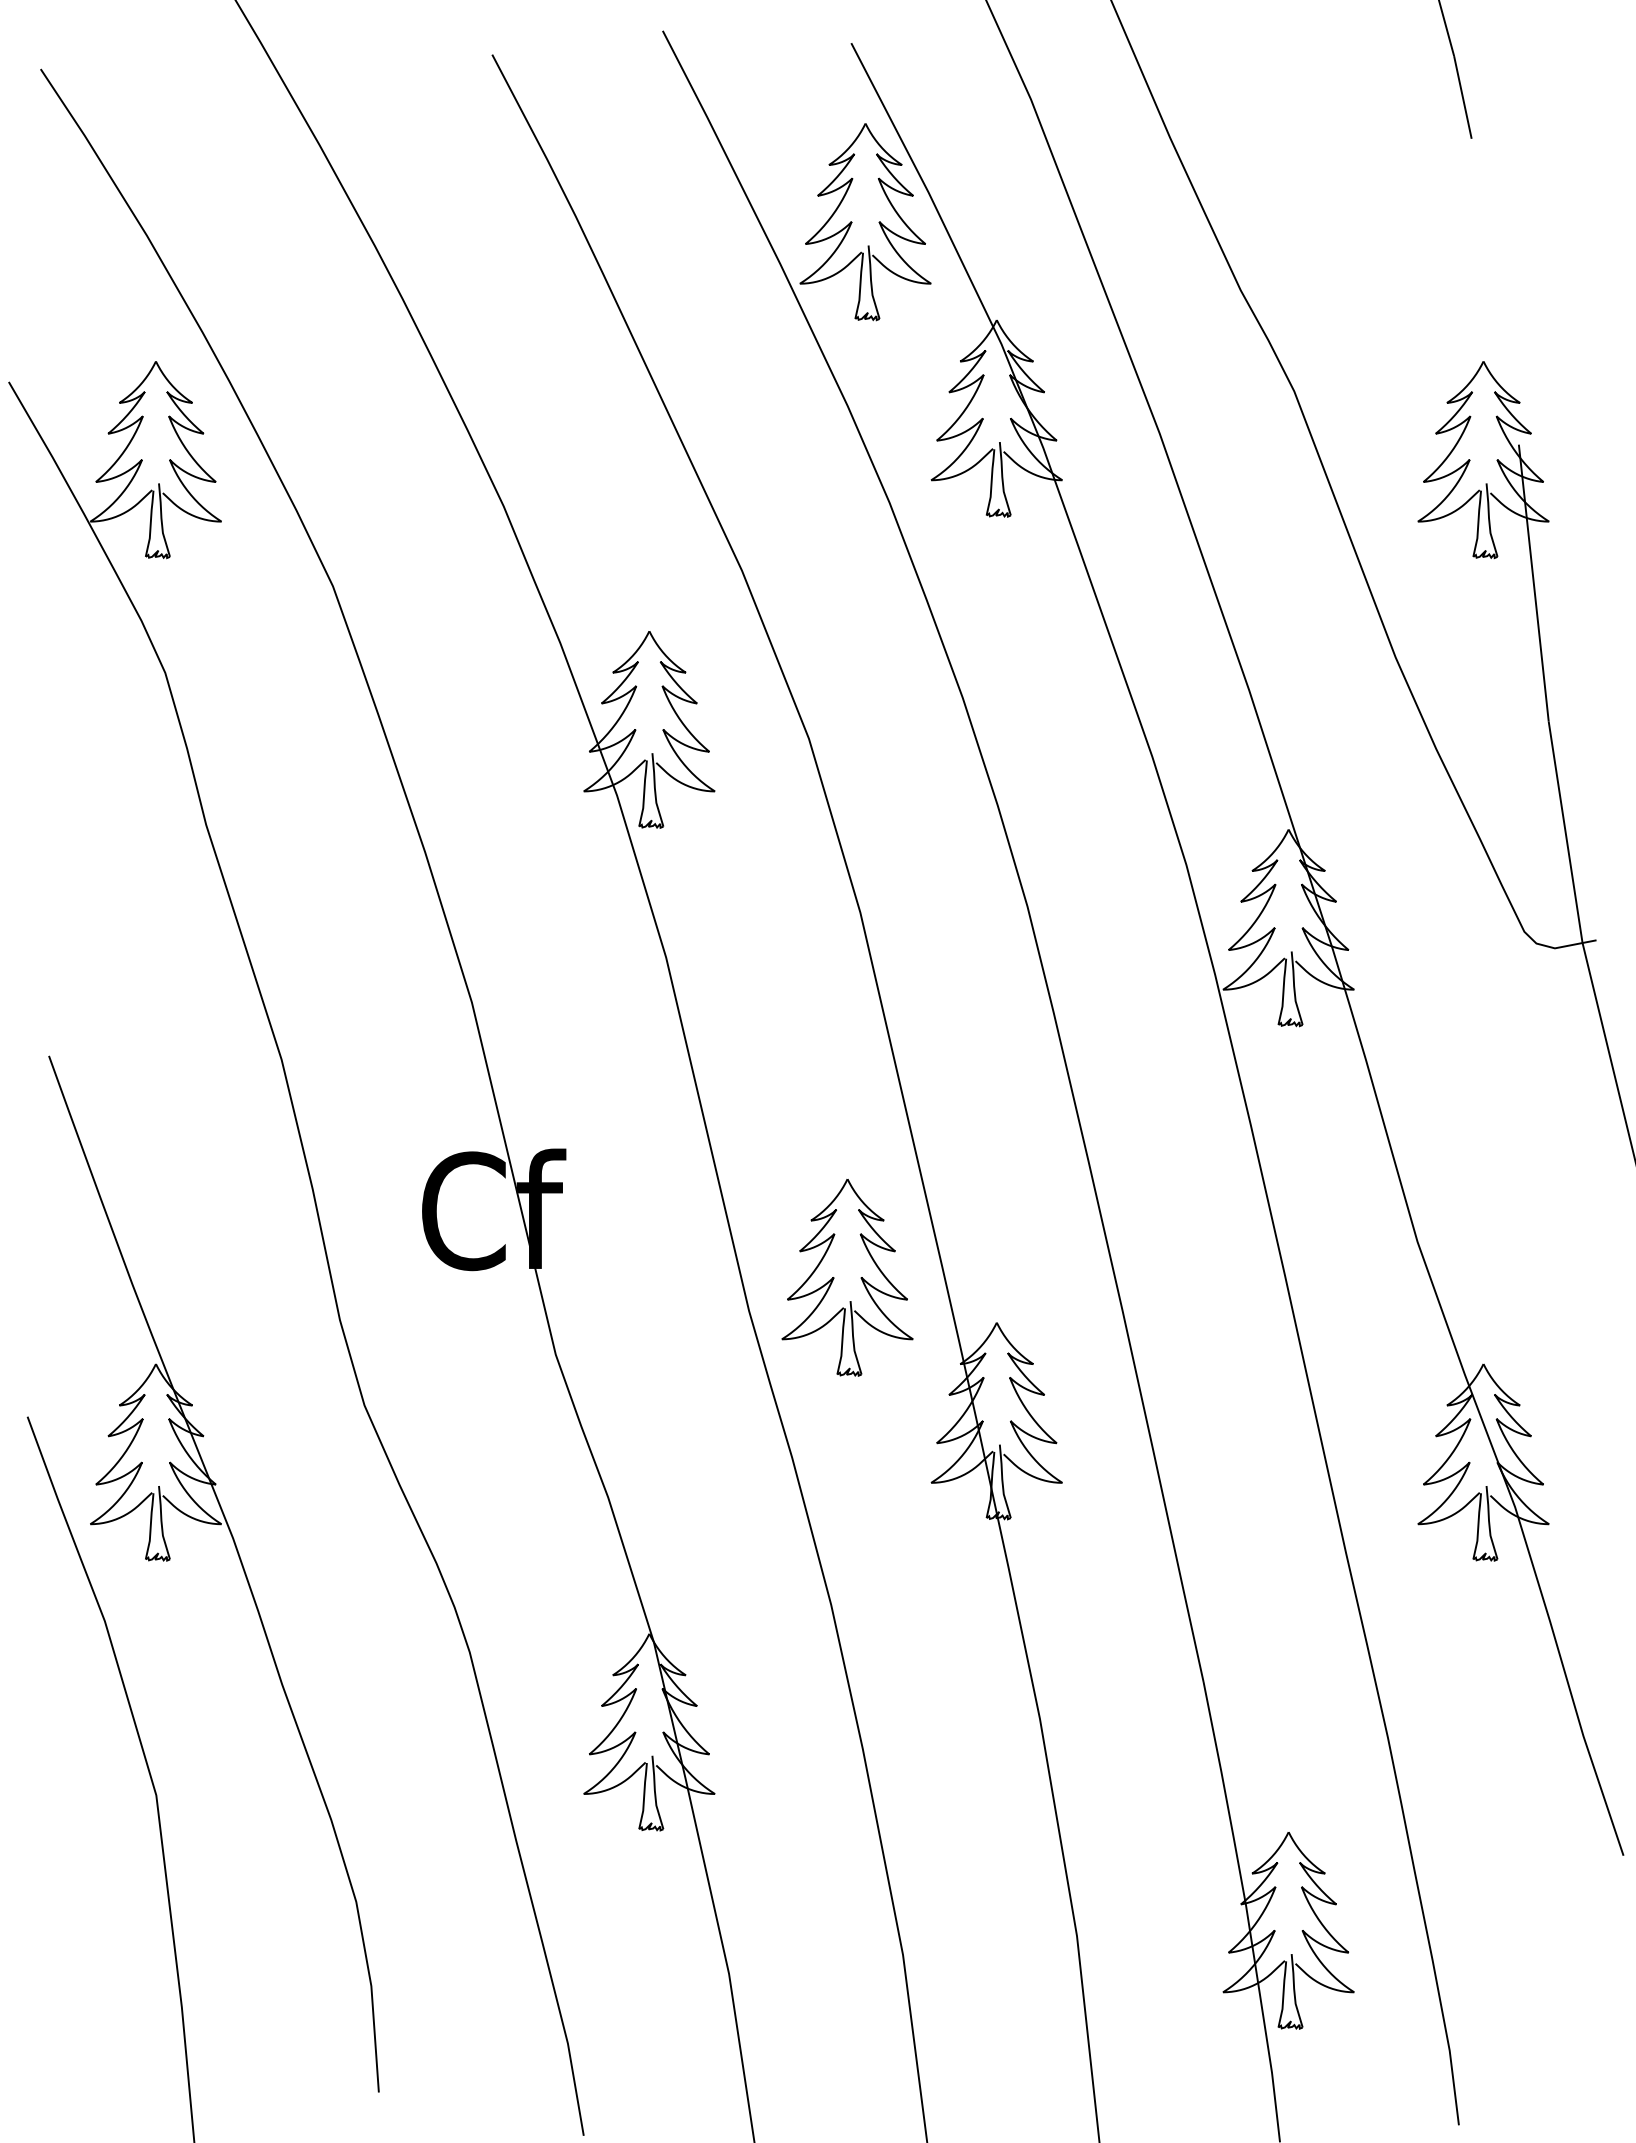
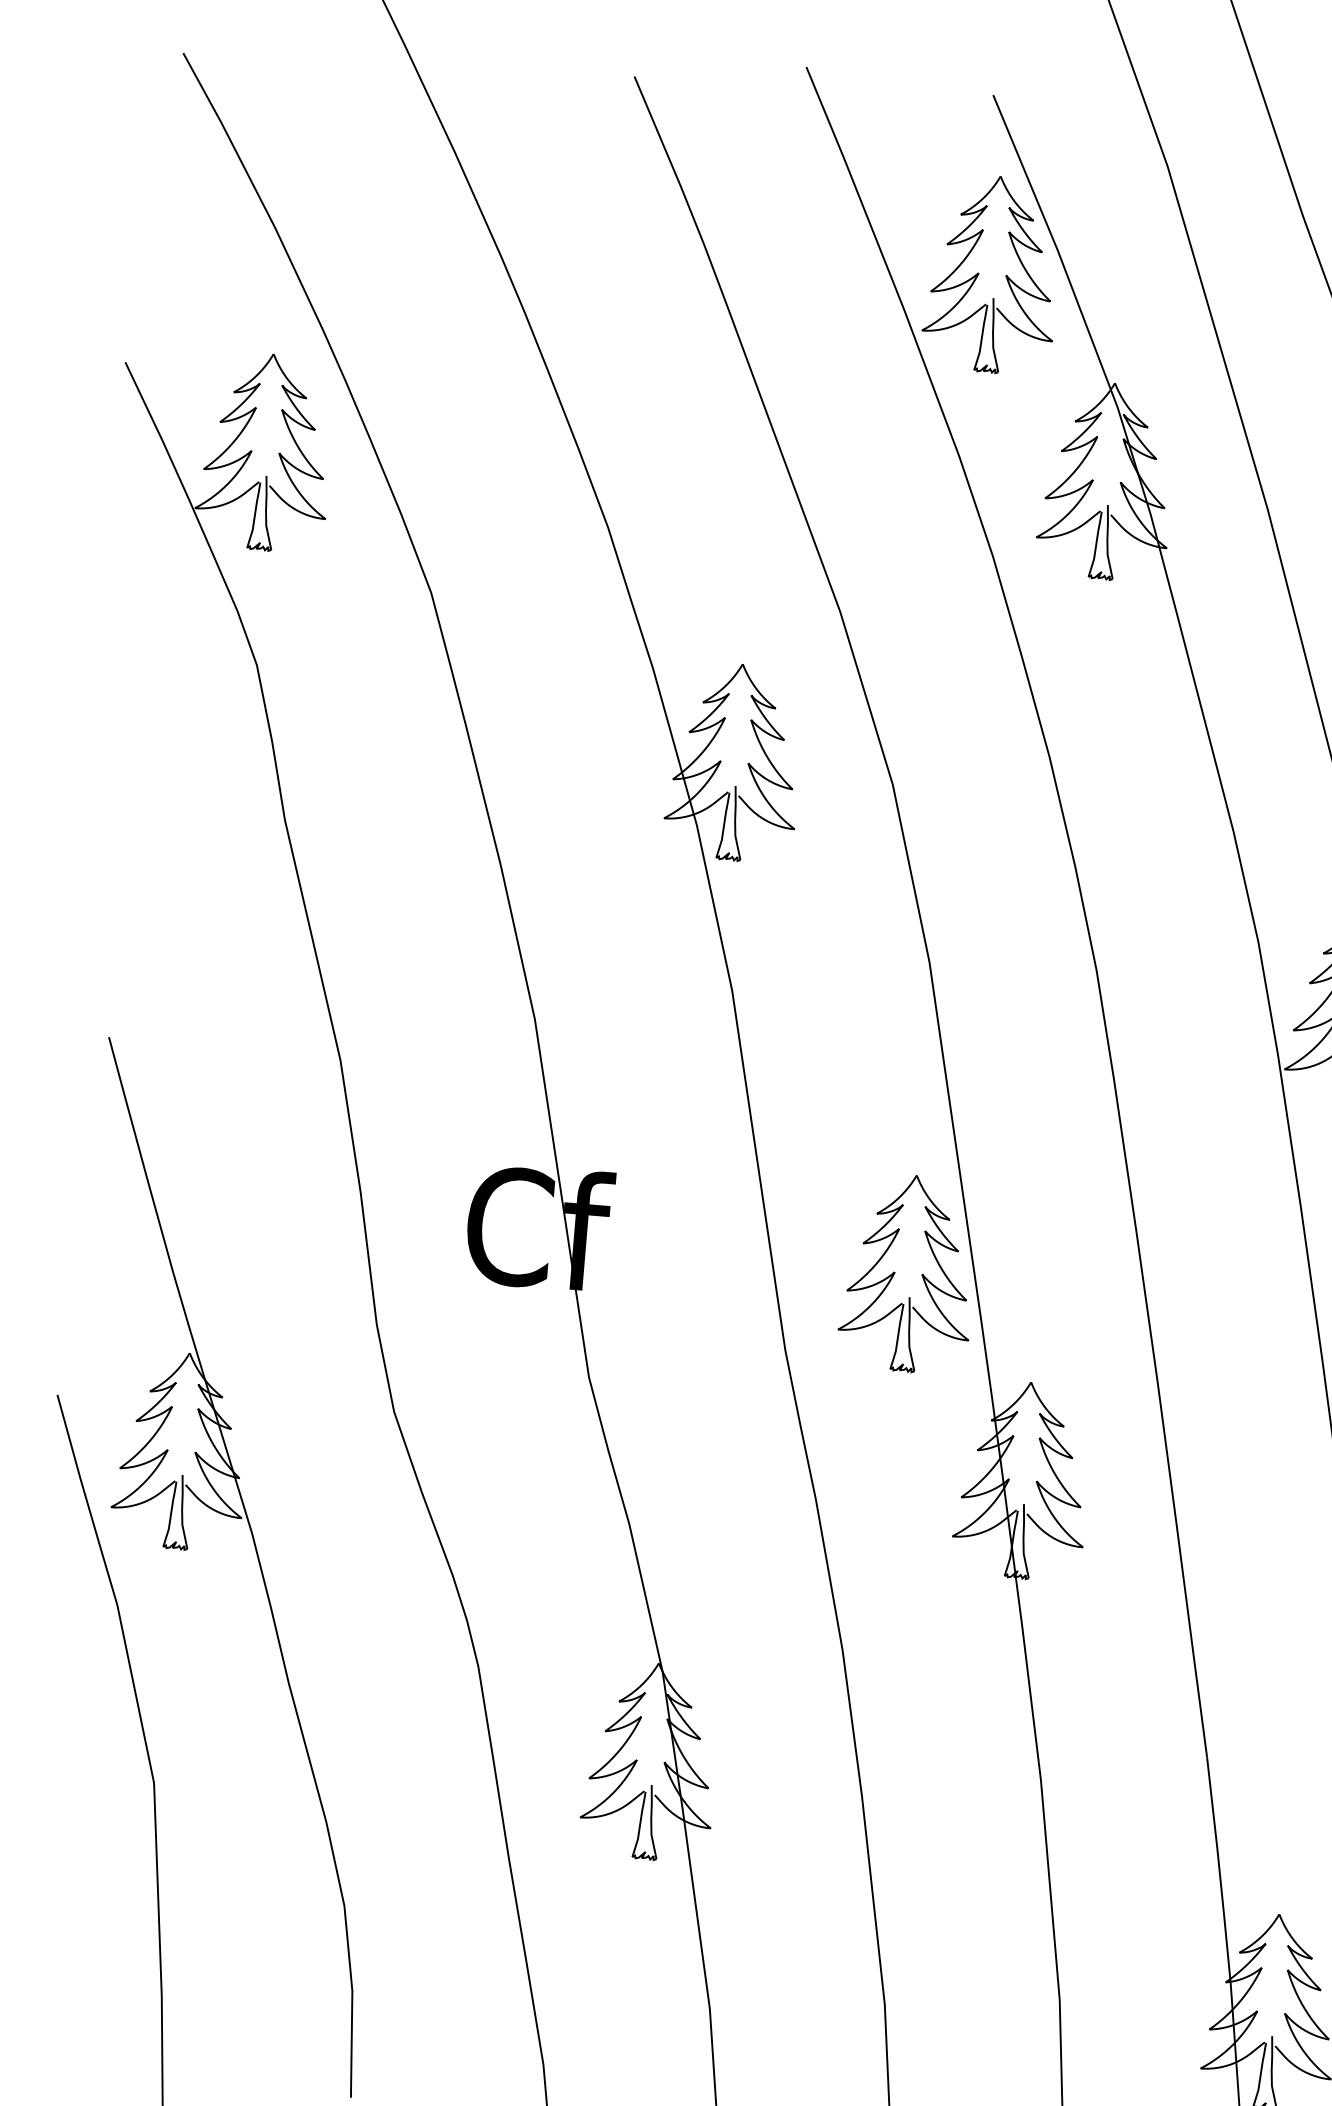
part: (834, 1277) -> (895, 1272), moved

